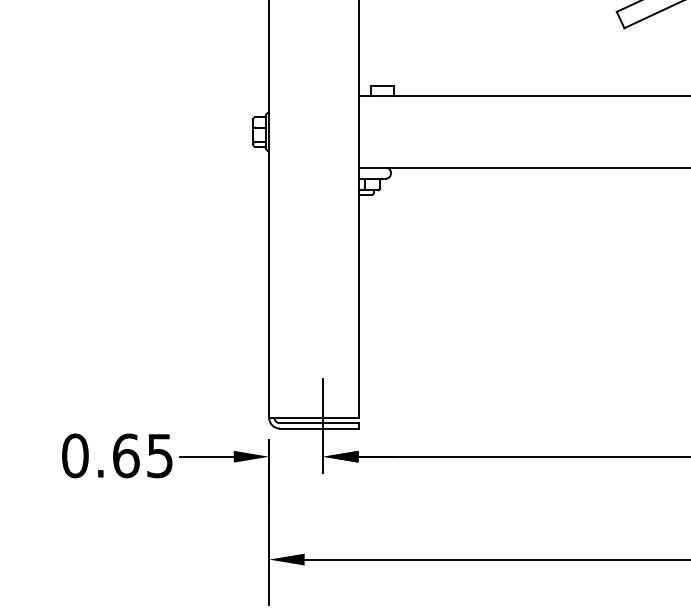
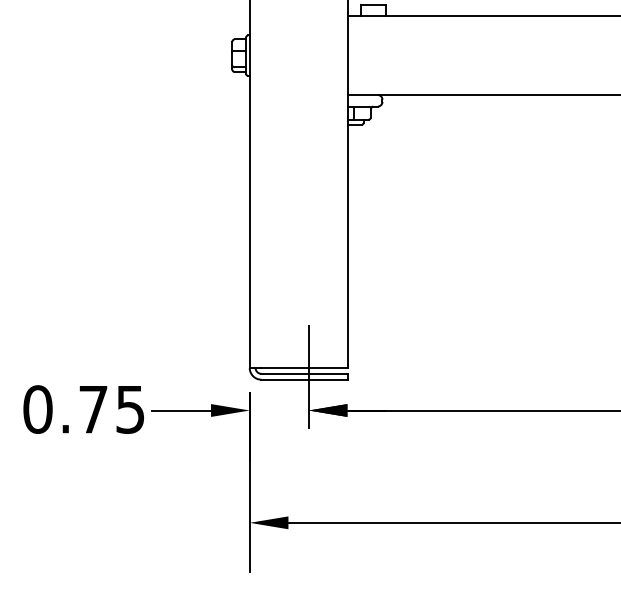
text: (126, 455) -> (93, 409), 0.65 -> 0.75

